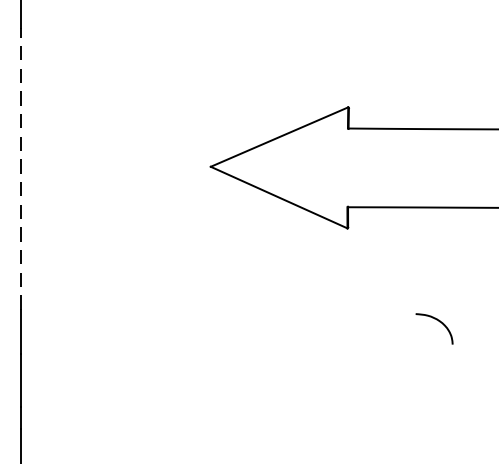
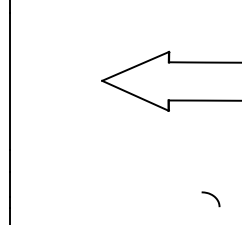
line: (21, 168) -> (10, 81), dashed -> solid
curve: (438, 322) -> (212, 196), moved

